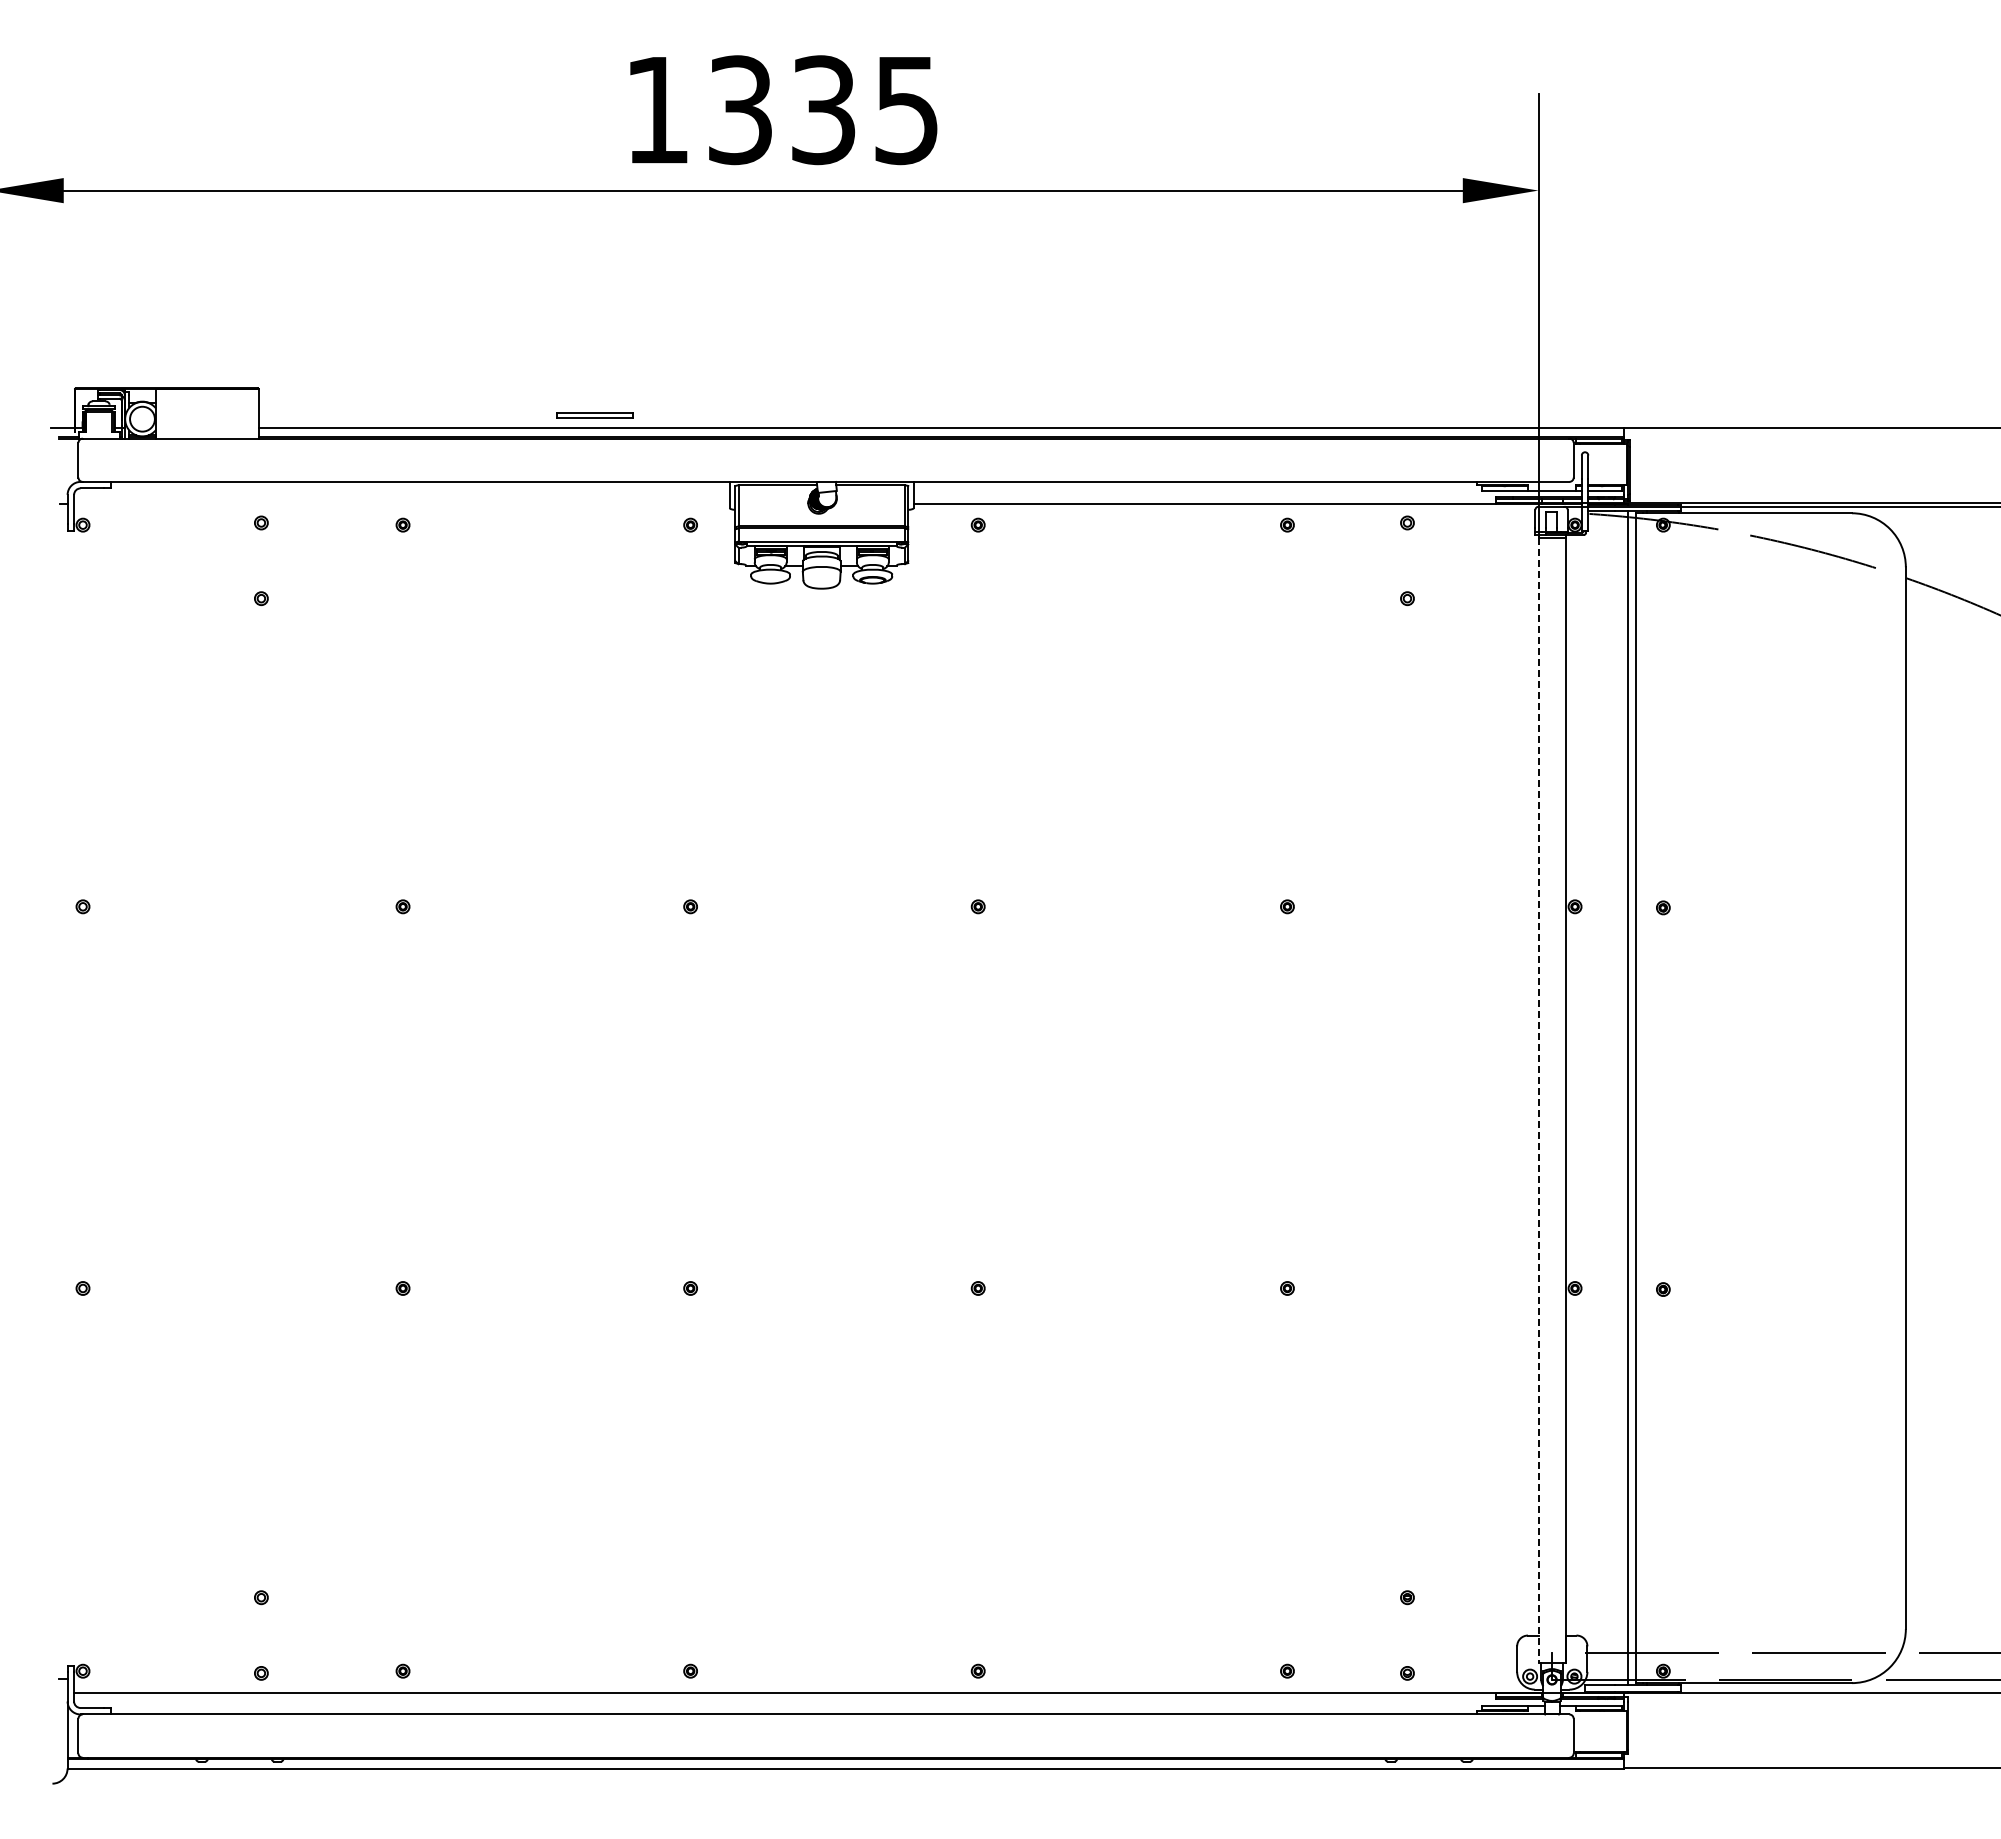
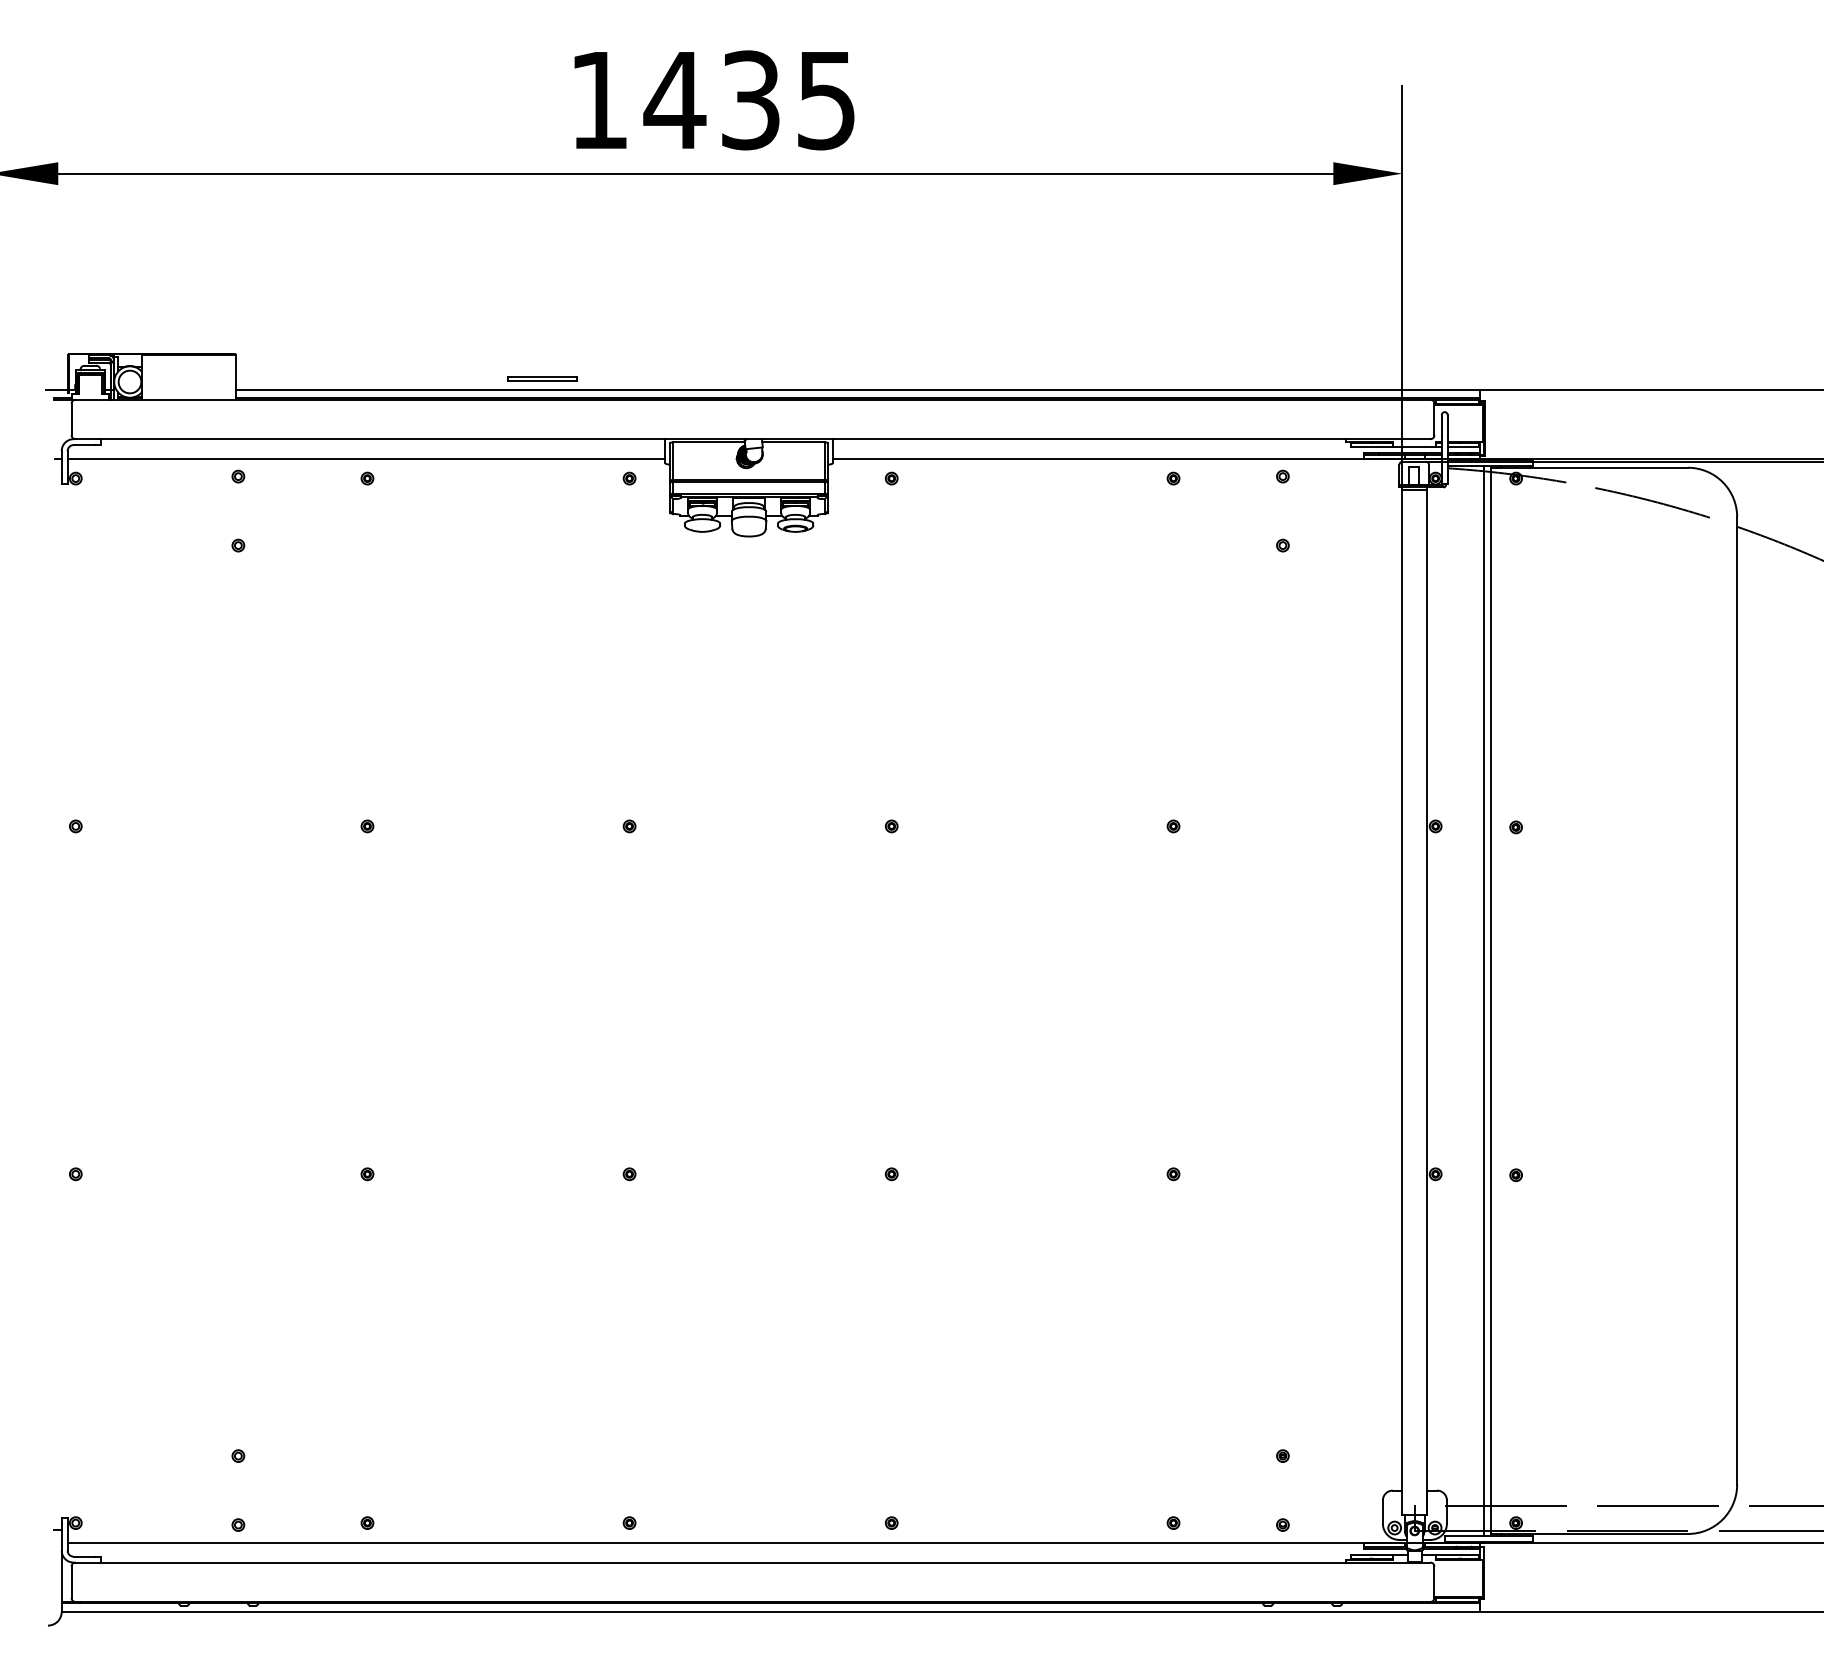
text: (739, 110) -> (674, 100), 1335 -> 1435
line: (401, 503) -> (366, 458), added
line: (1538, 1100) -> (1402, 1002), dashed -> solid

